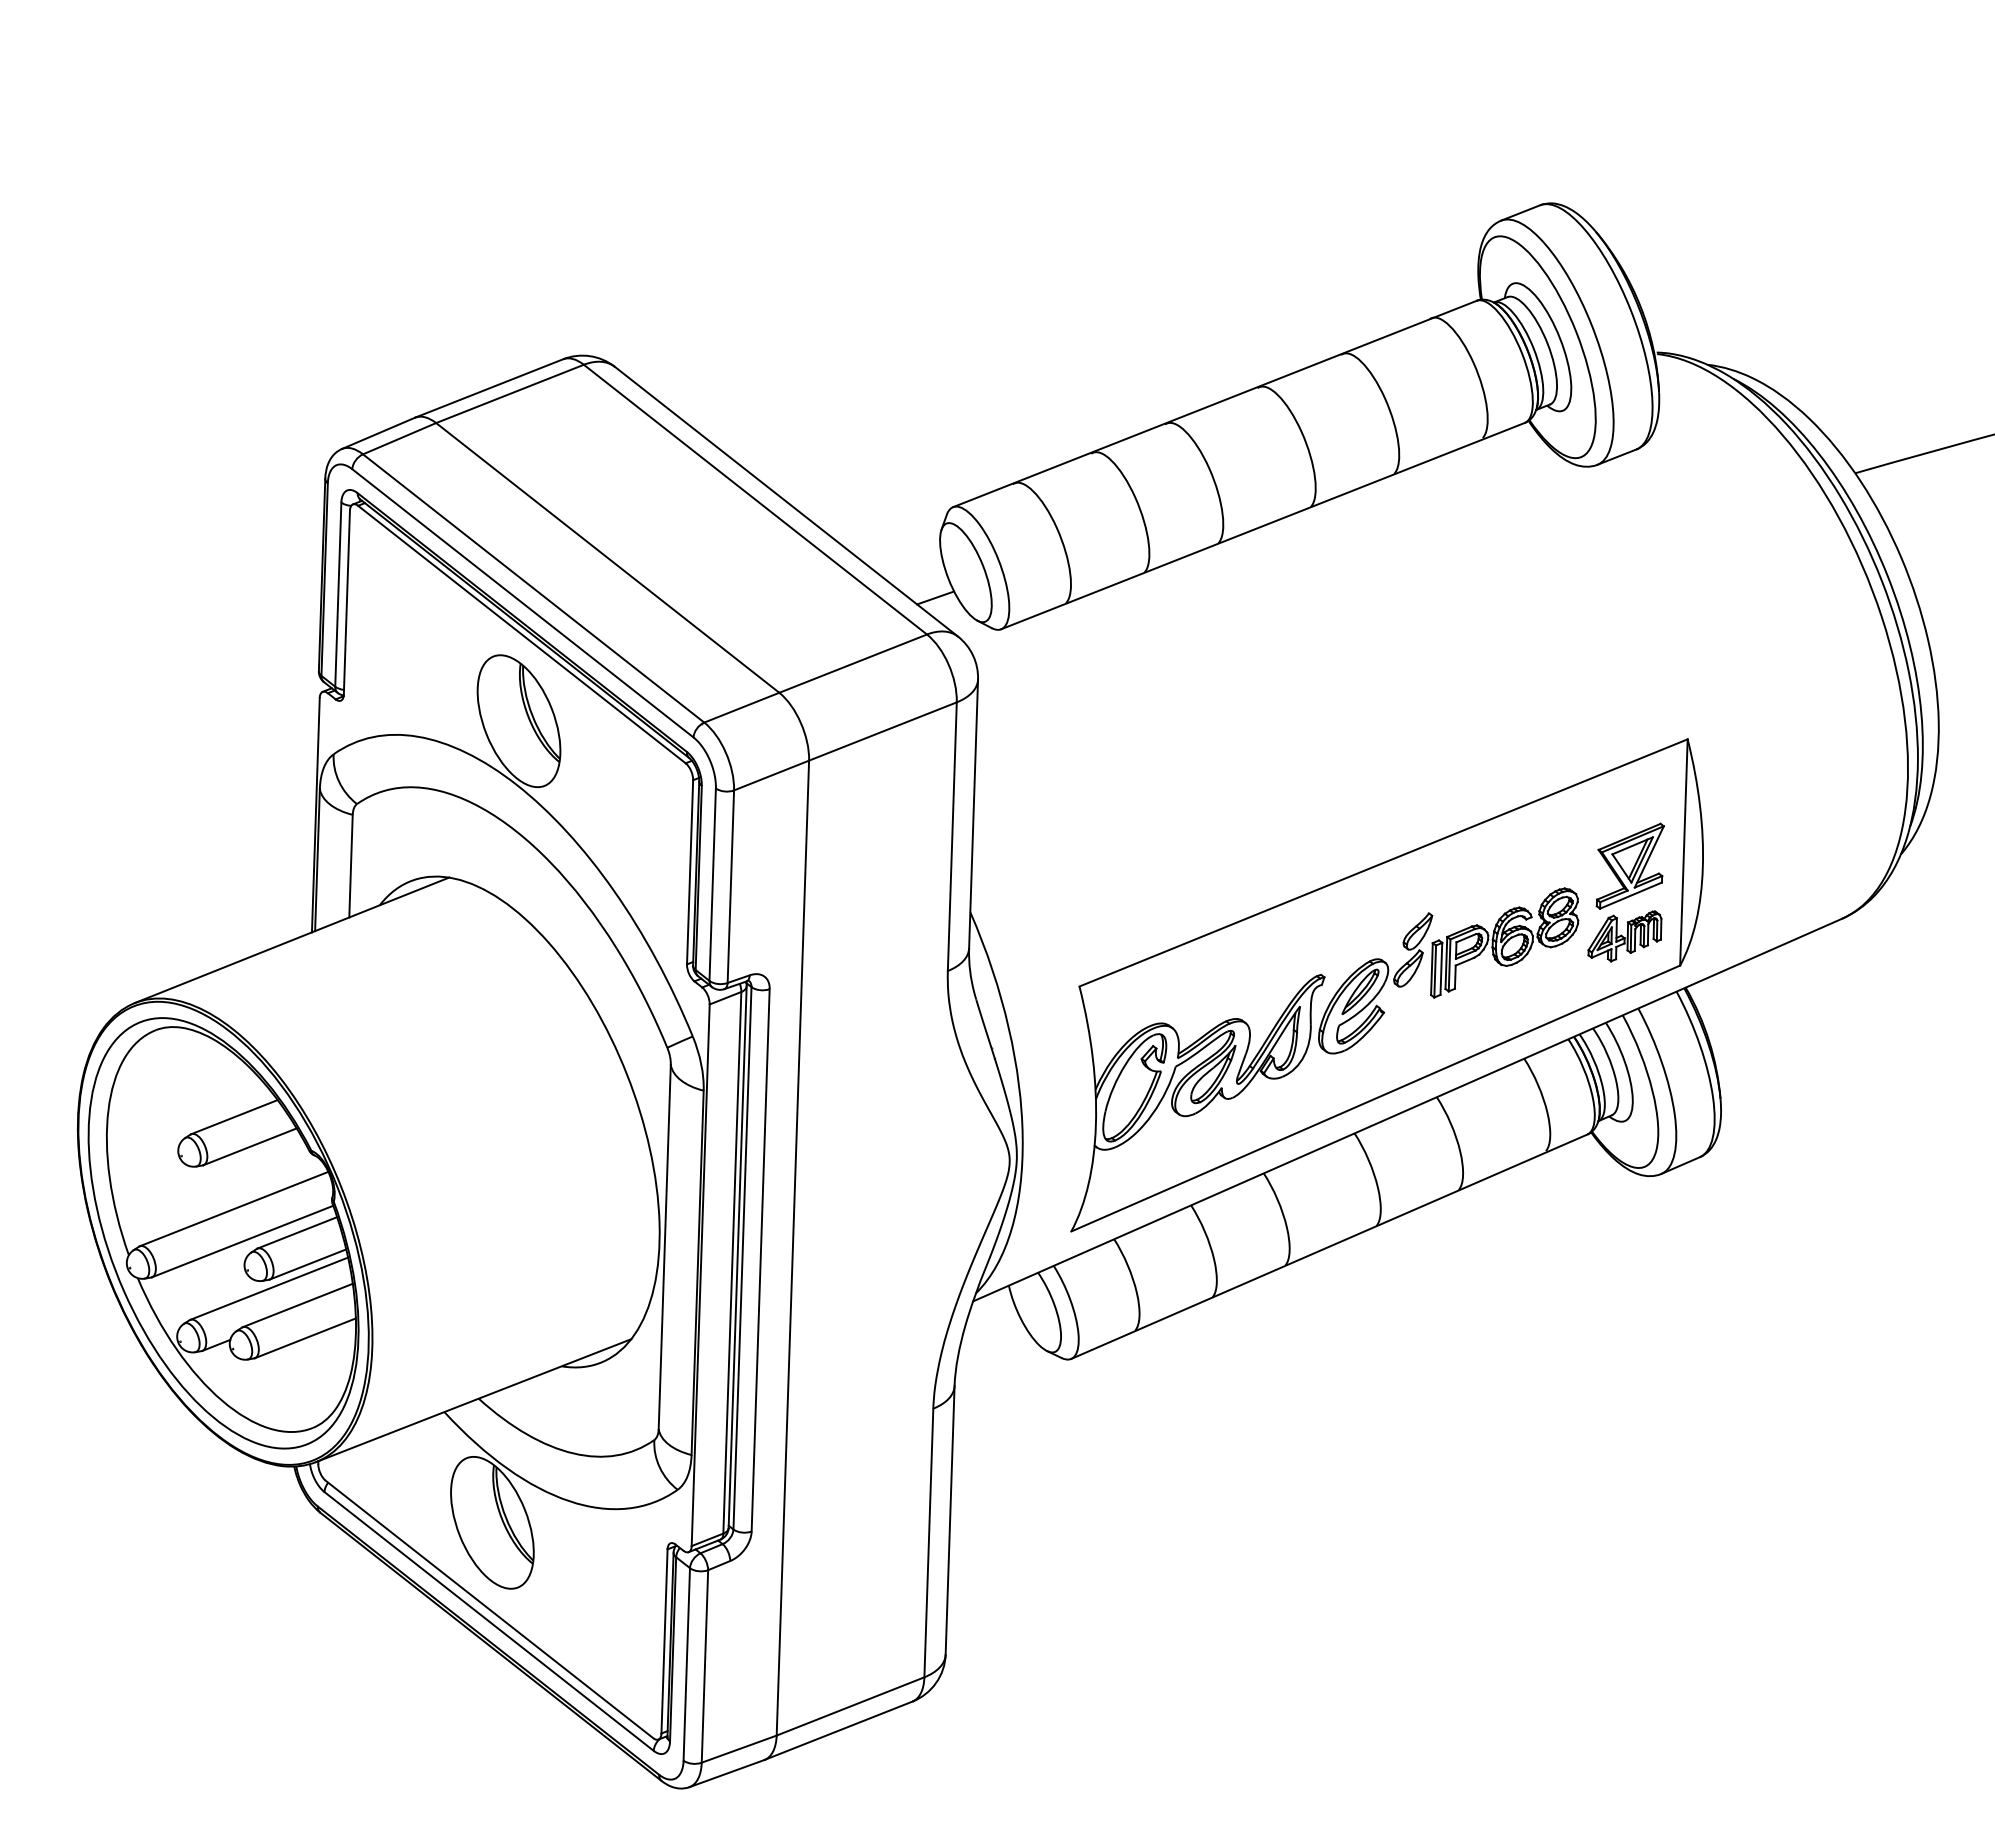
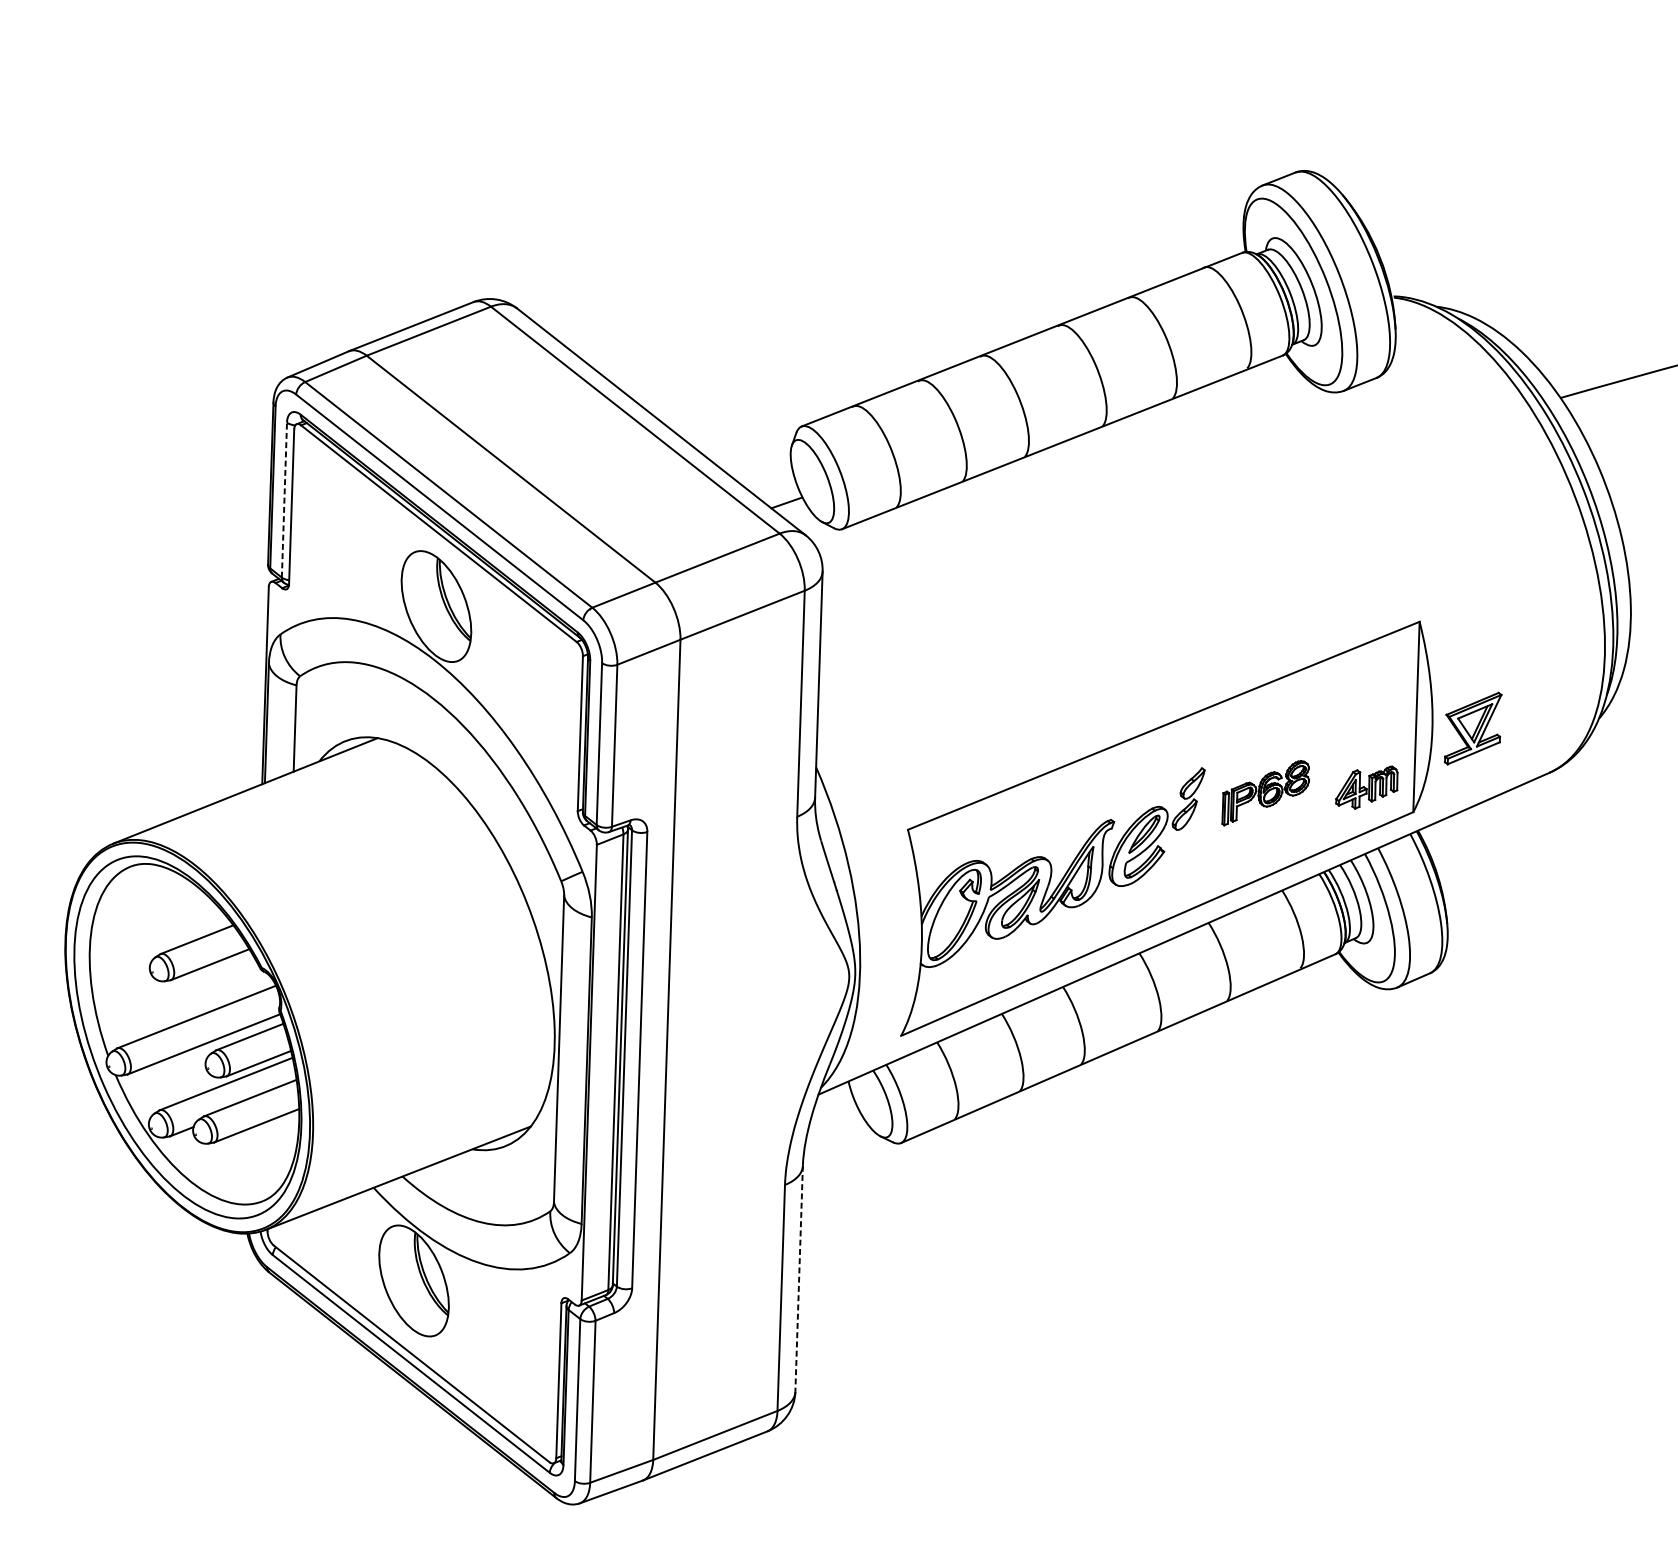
line: (338, 594) -> (284, 499), solid -> dashed
part: (1629, 865) -> (1472, 727), moved
part: (1504, 942) -> (1265, 792), size x0.7
line: (950, 1520) -> (799, 1279), solid -> dashed

